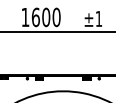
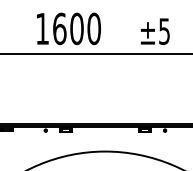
text: (98, 19) -> (163, 32), ±1 -> ±5

